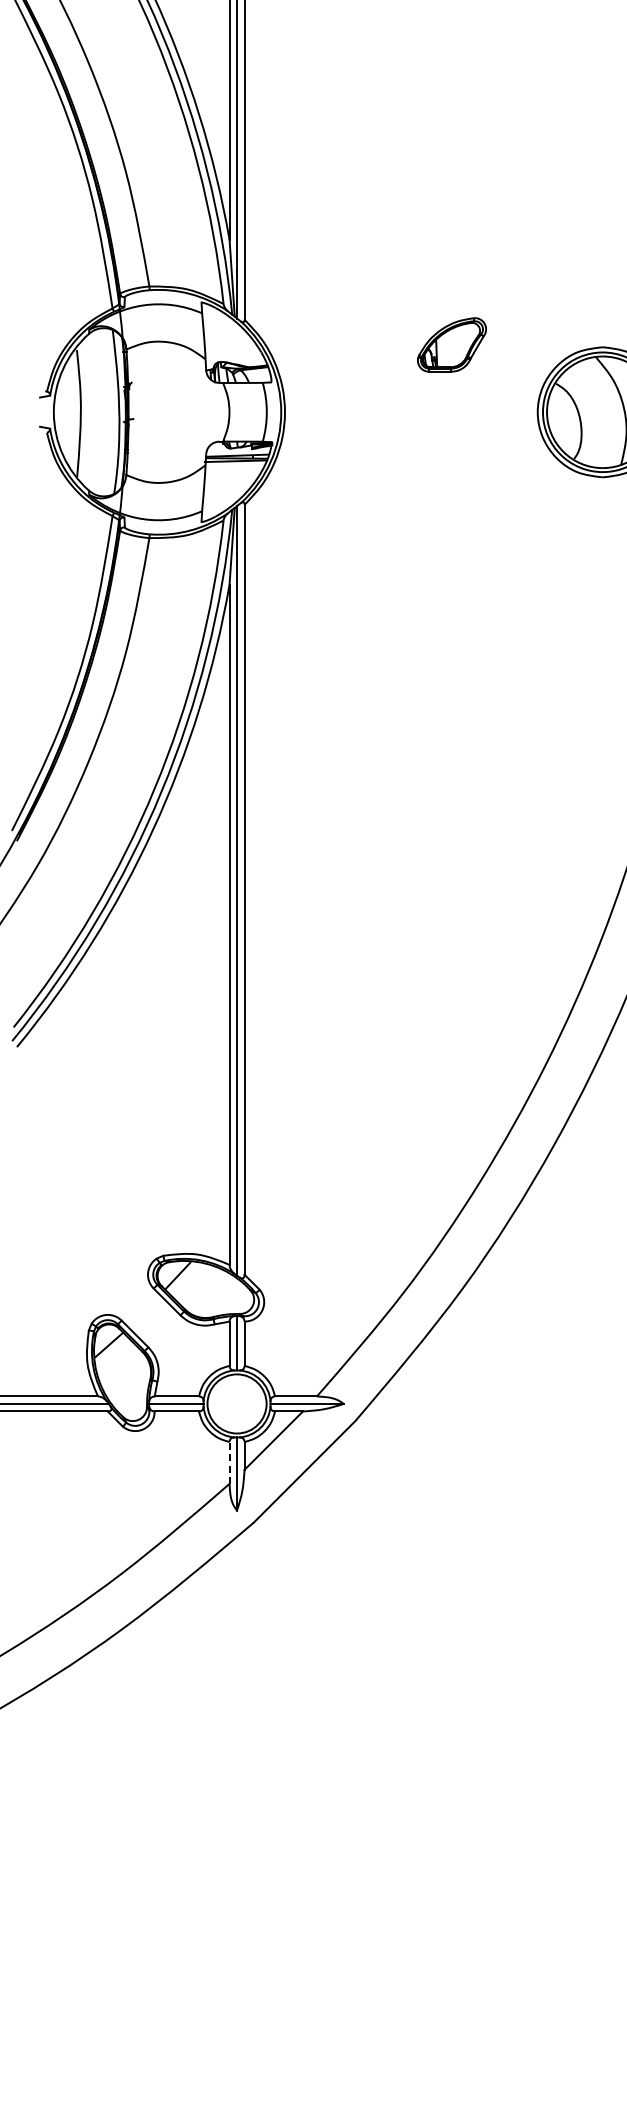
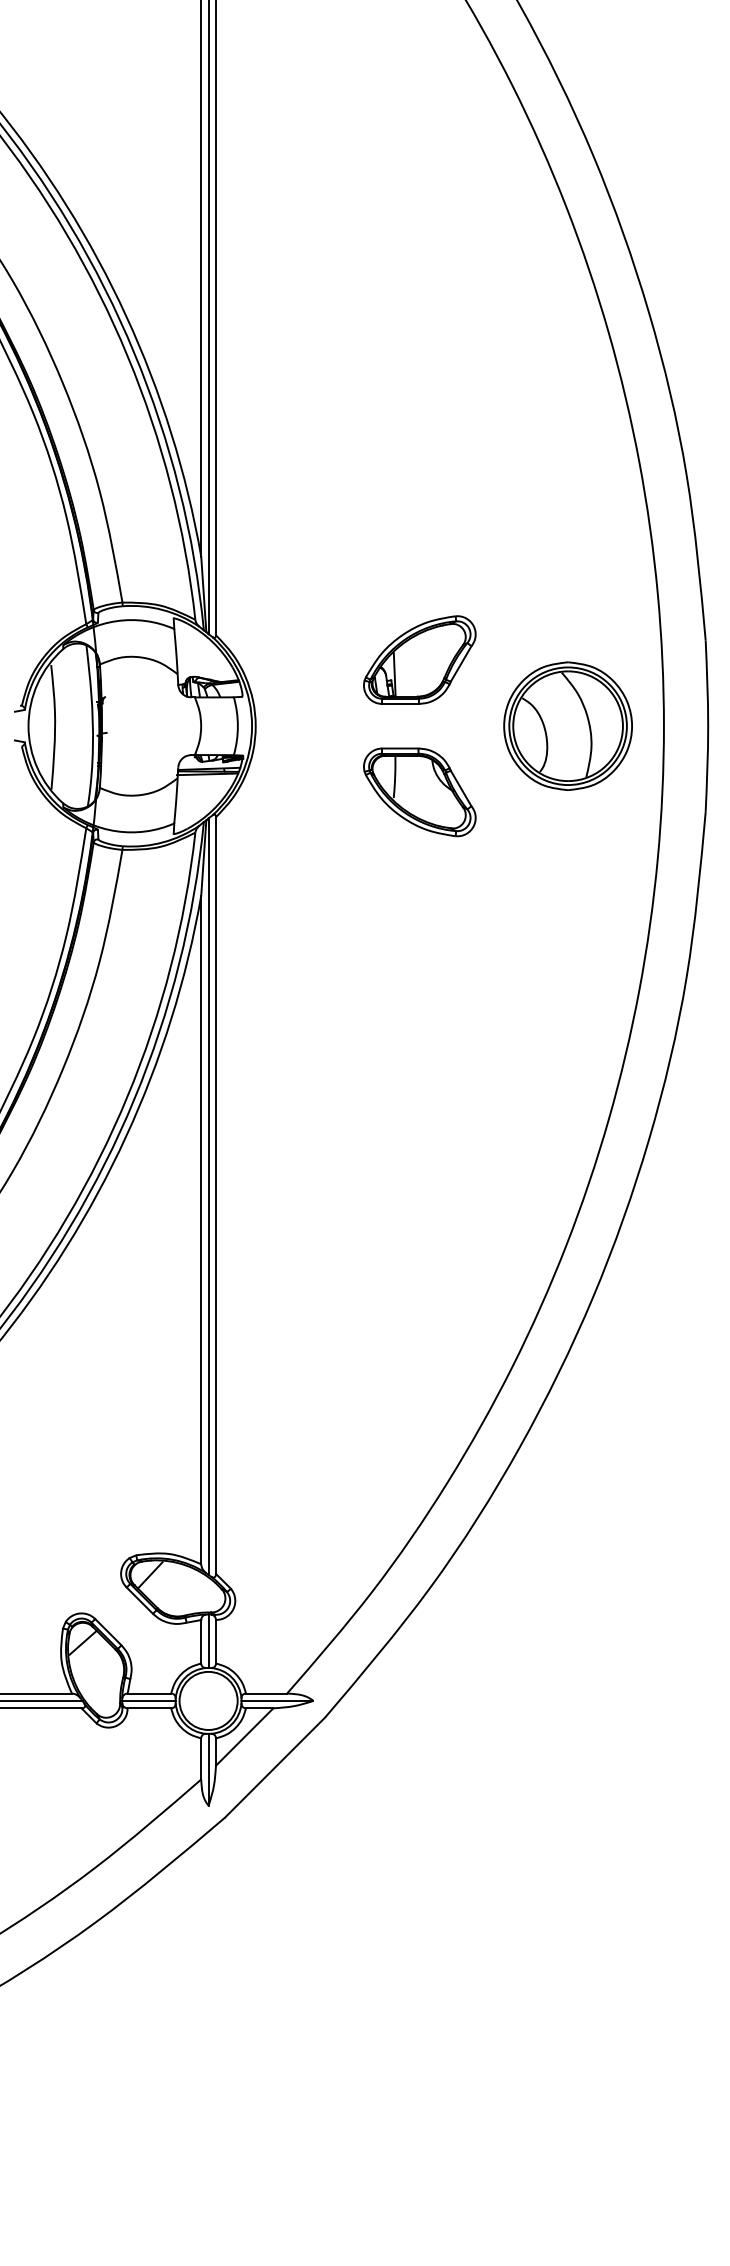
part: (451, 344) -> (419, 659), size x1.67
part: (451, 479) -> (419, 792), added
line: (229, 1462) -> (201, 1758), dashed -> solid

